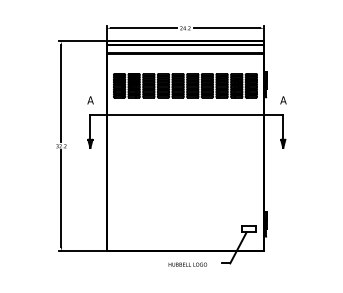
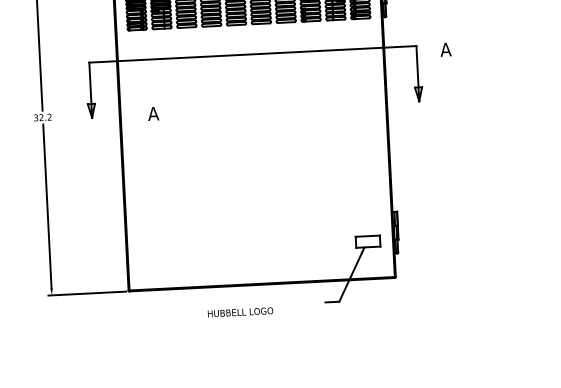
text: (90, 100) -> (153, 114), moved
text: (283, 100) -> (445, 49), moved
text: (187, 264) -> (239, 312), moved

